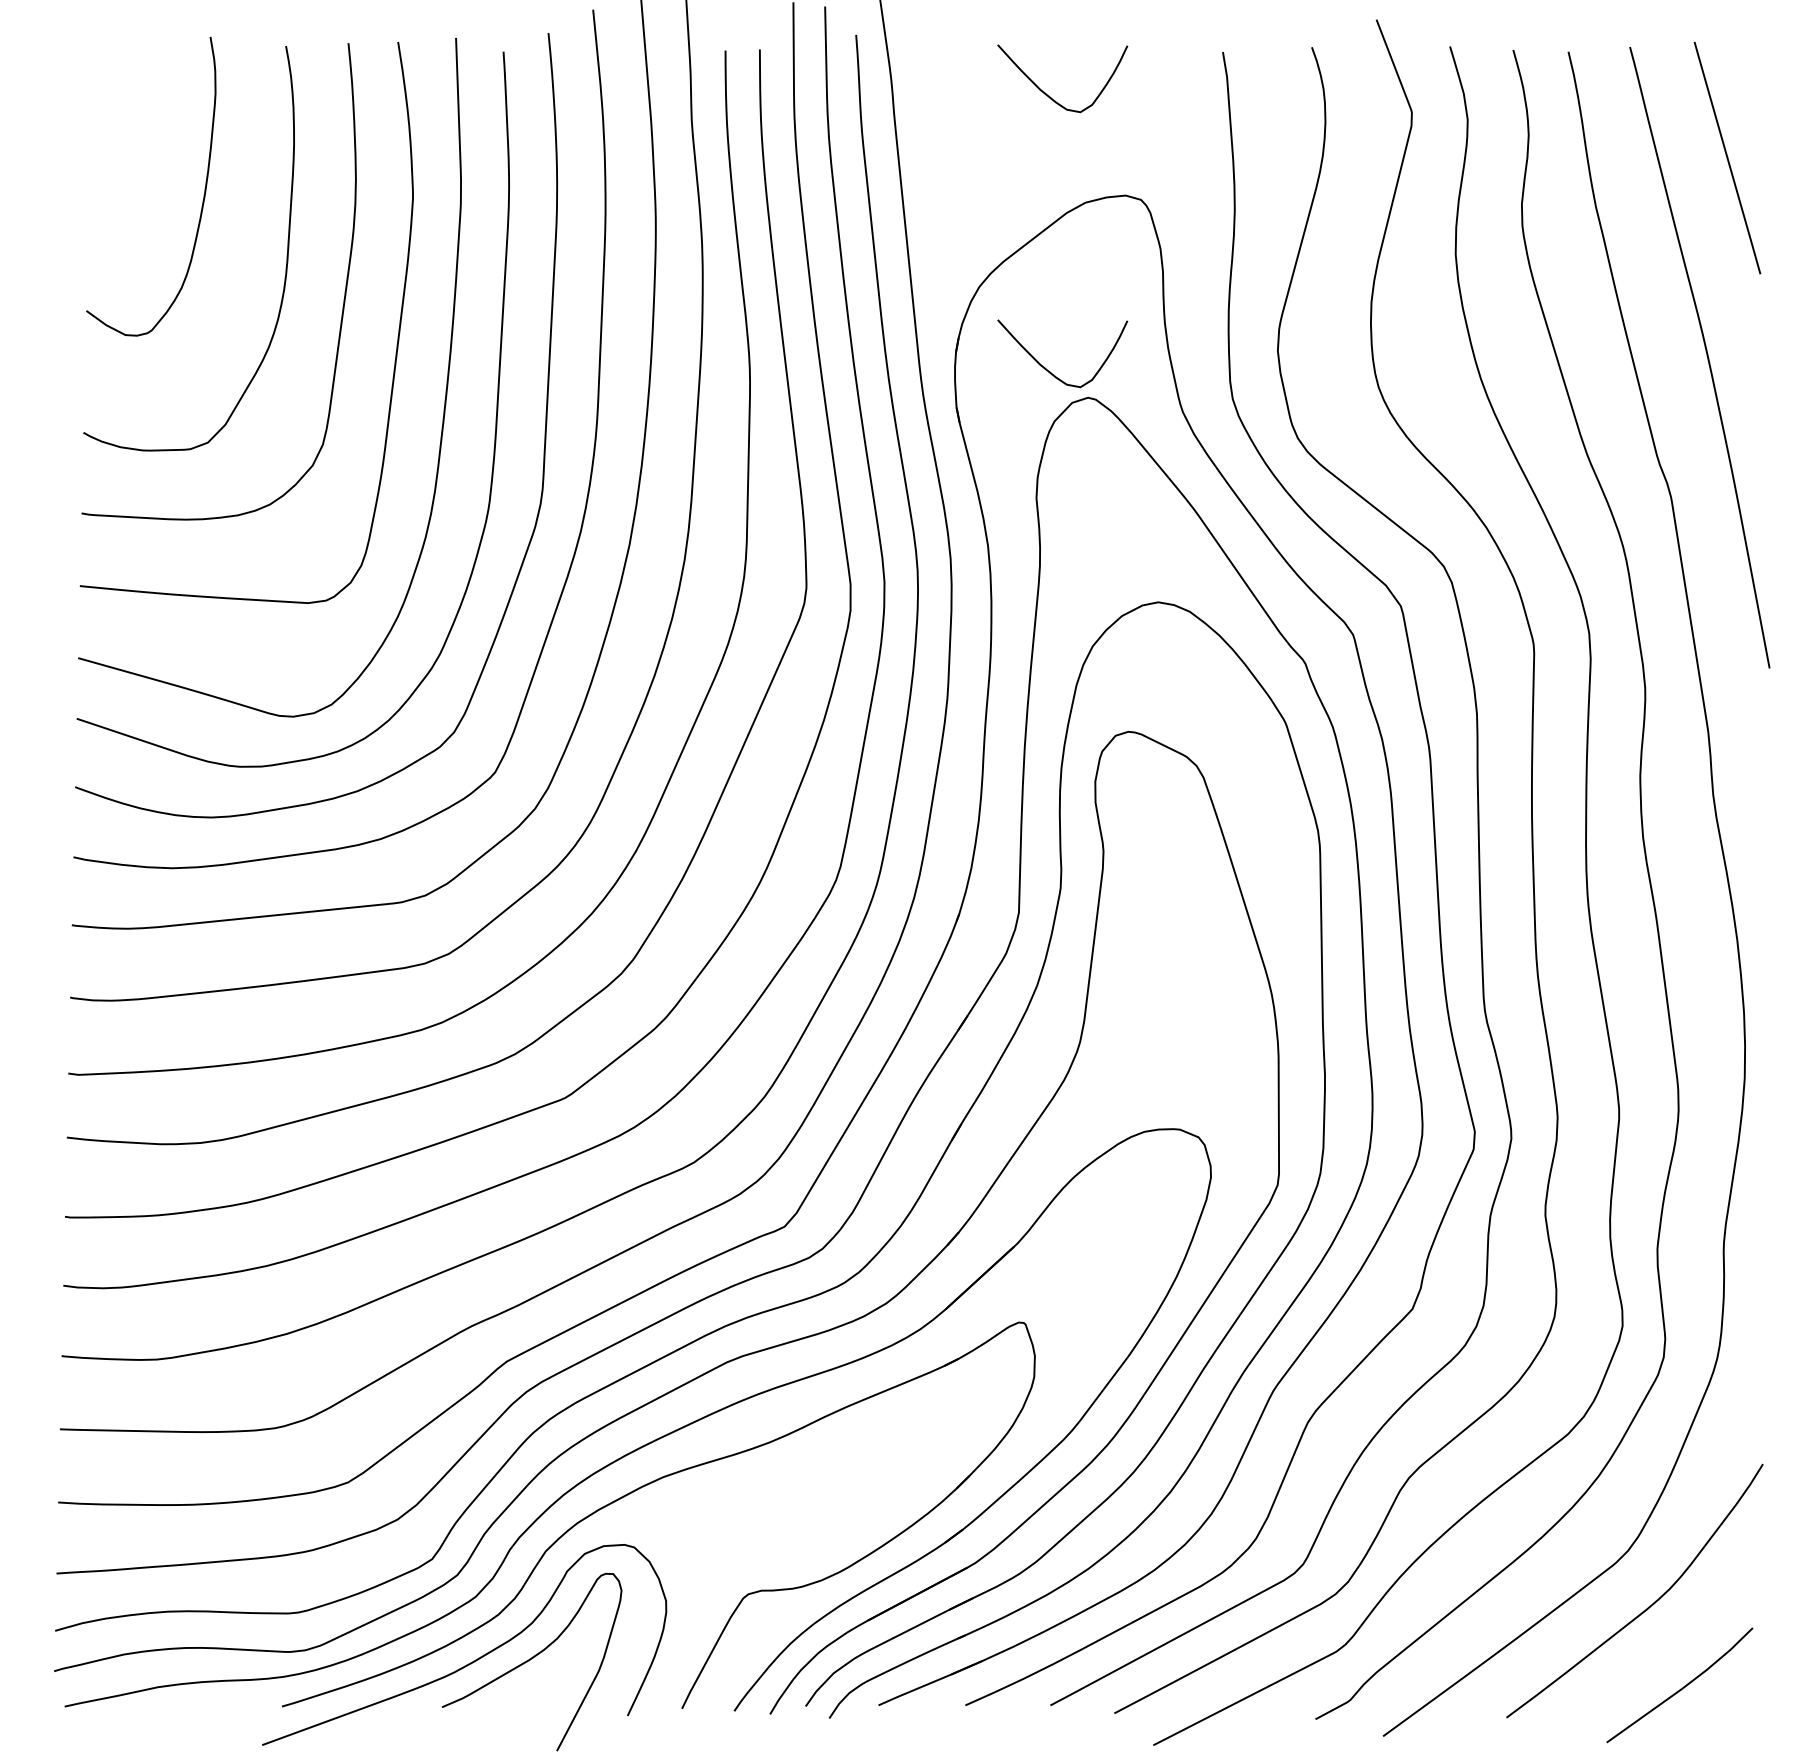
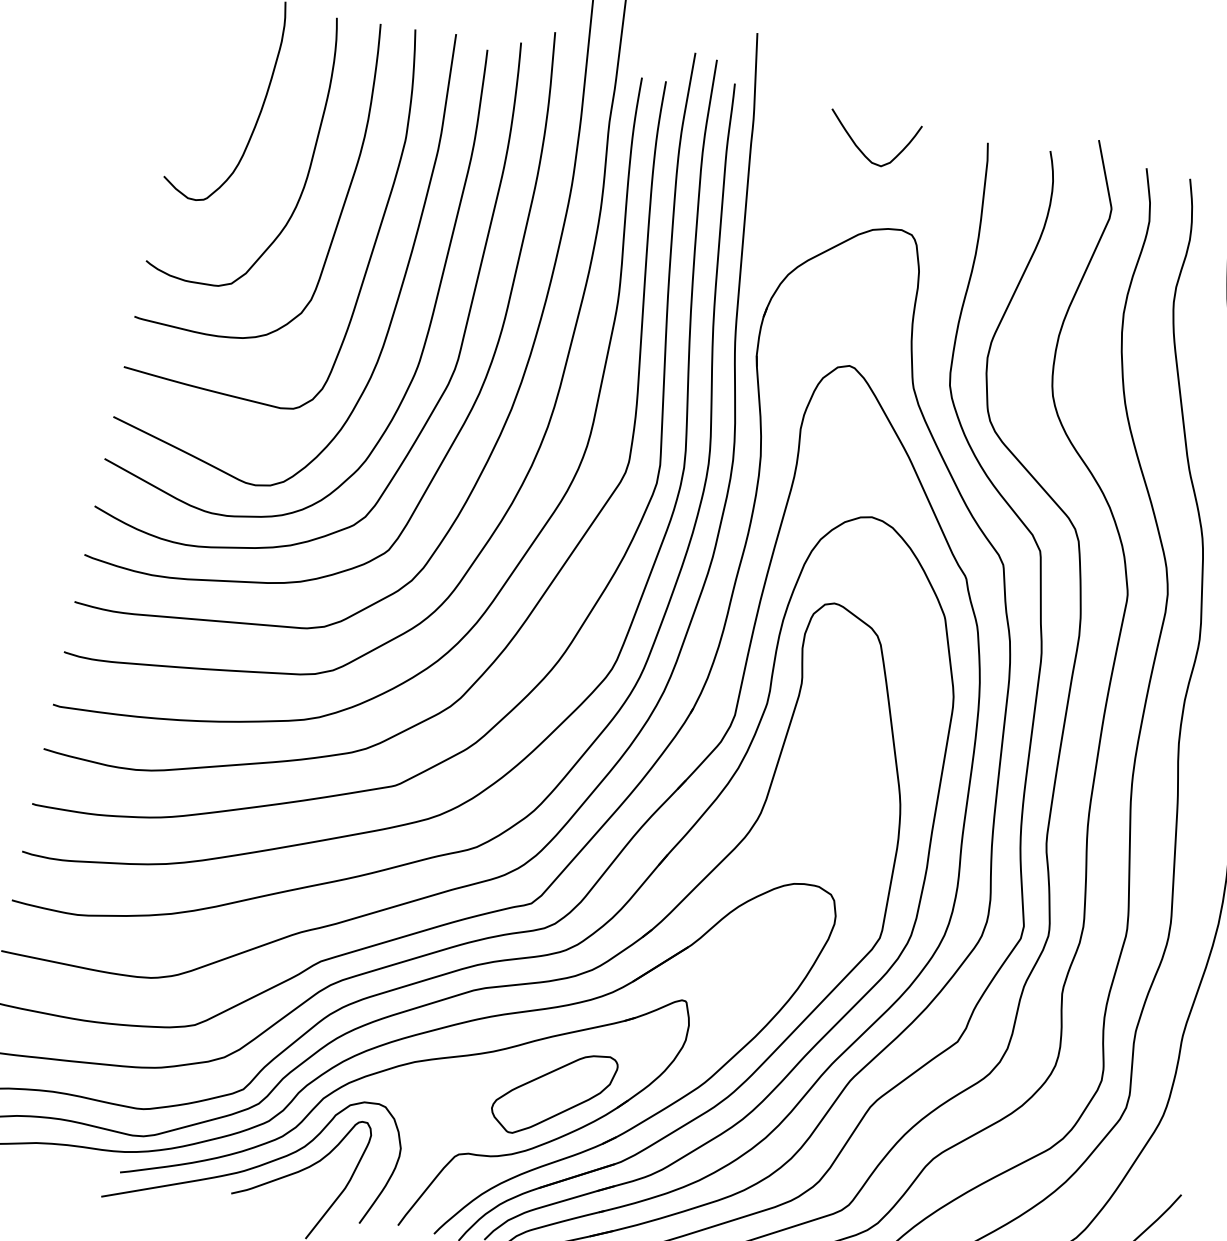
curve: (1049, 370) -> (826, 341), removed
part: (864, 1485) -> (553, 1093), added

